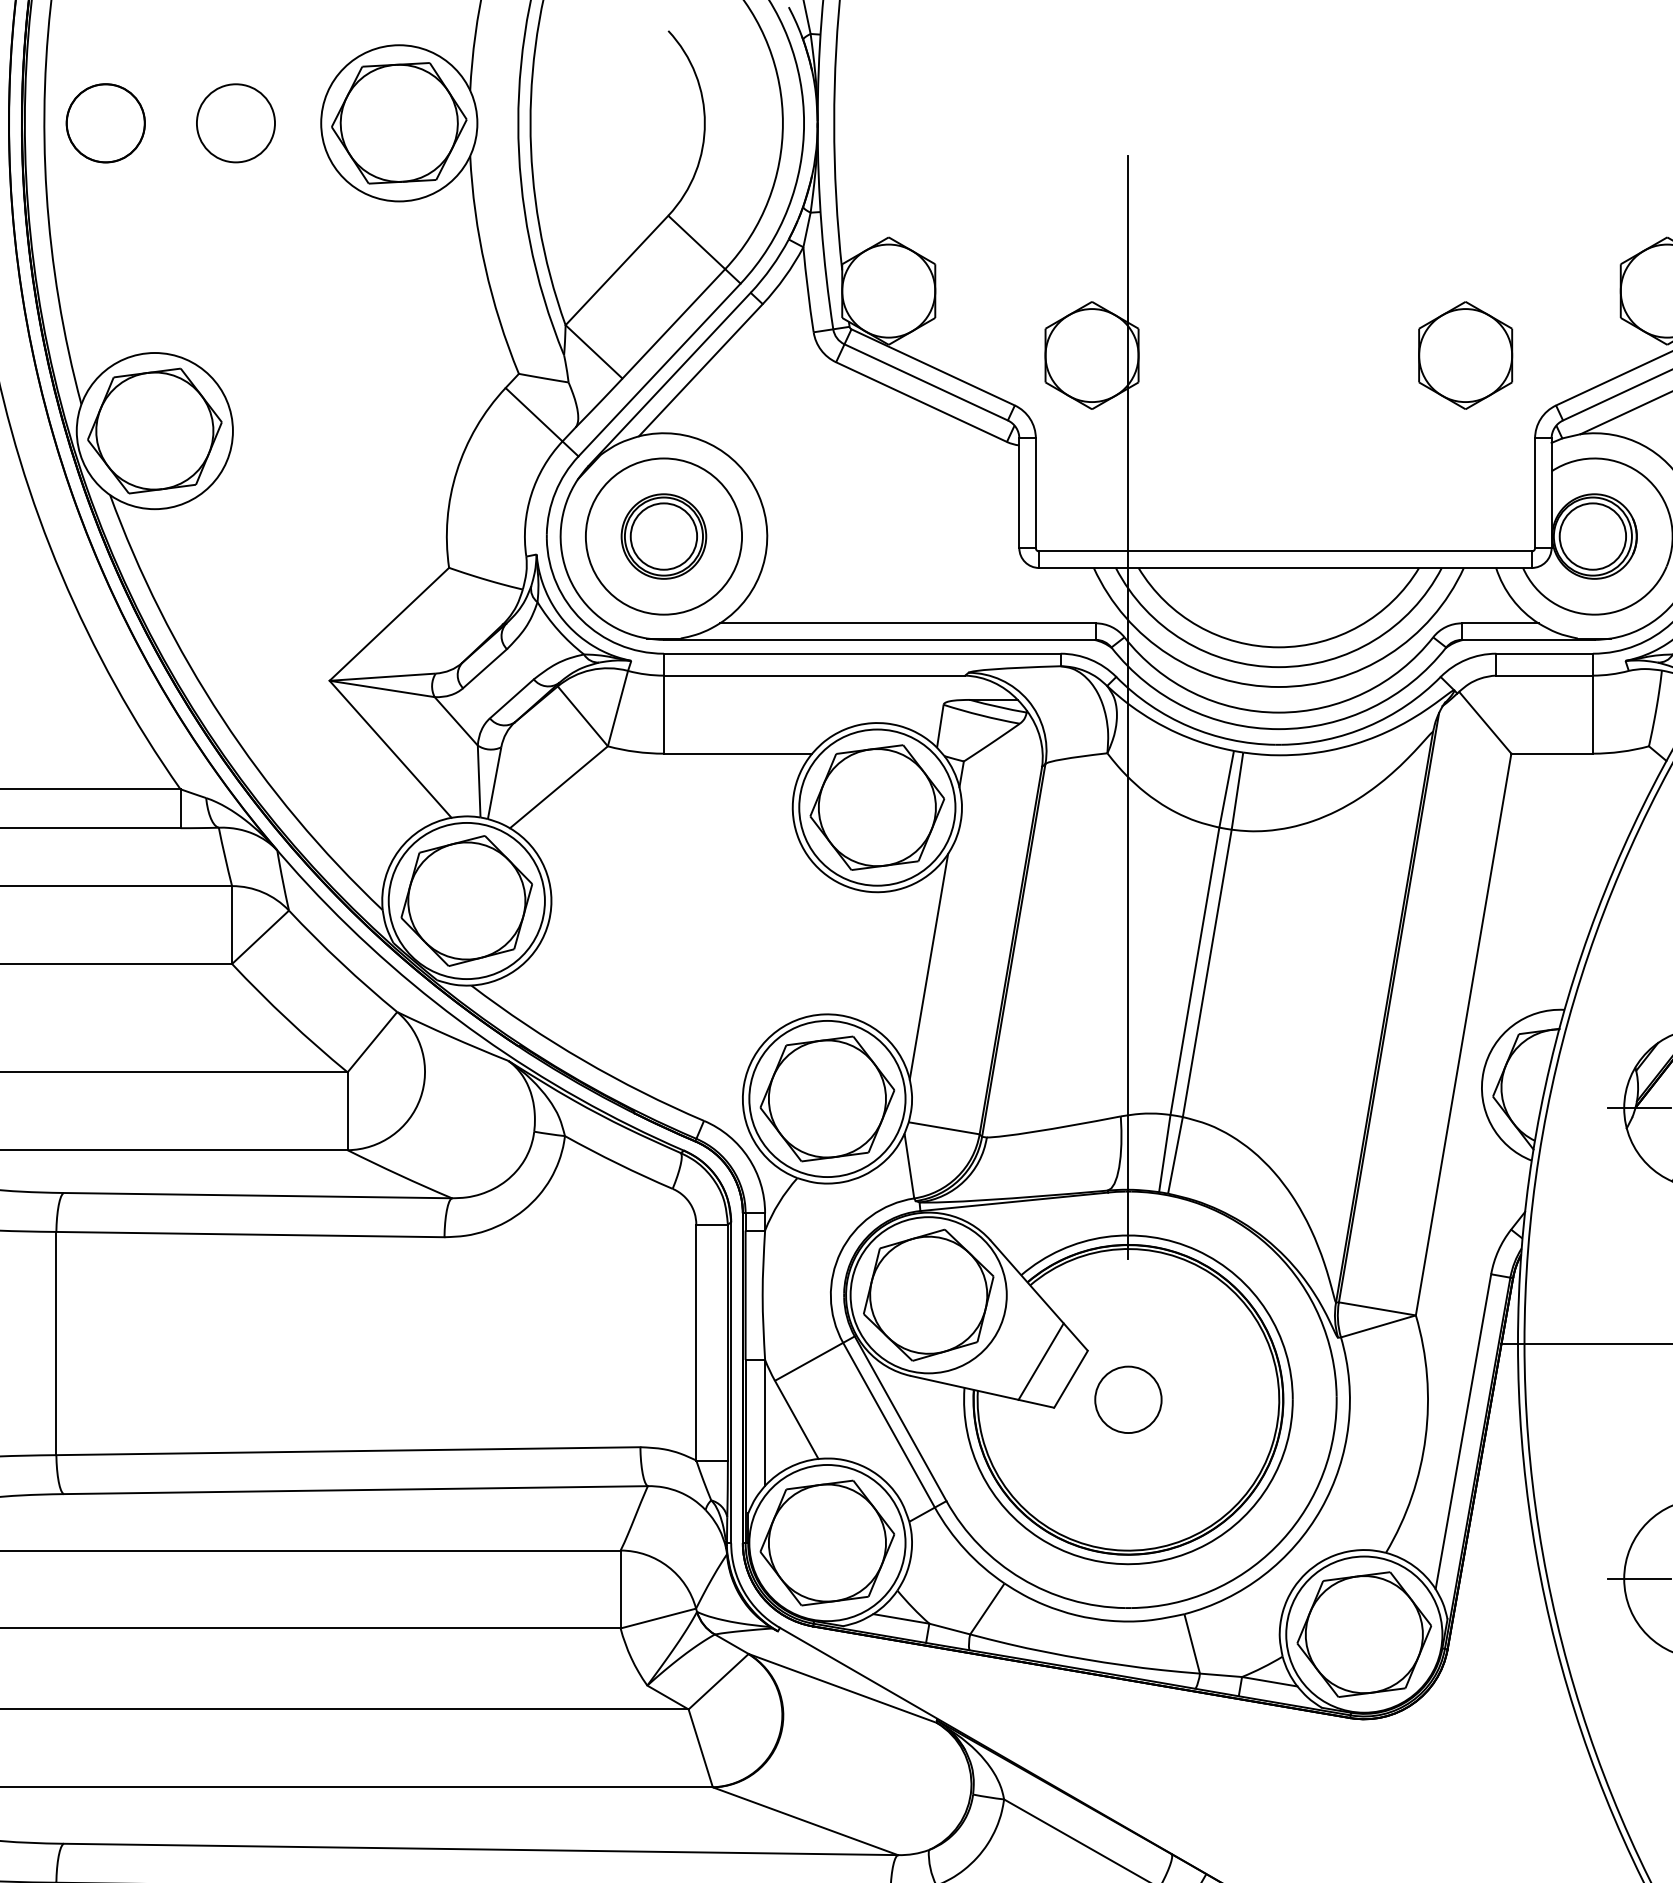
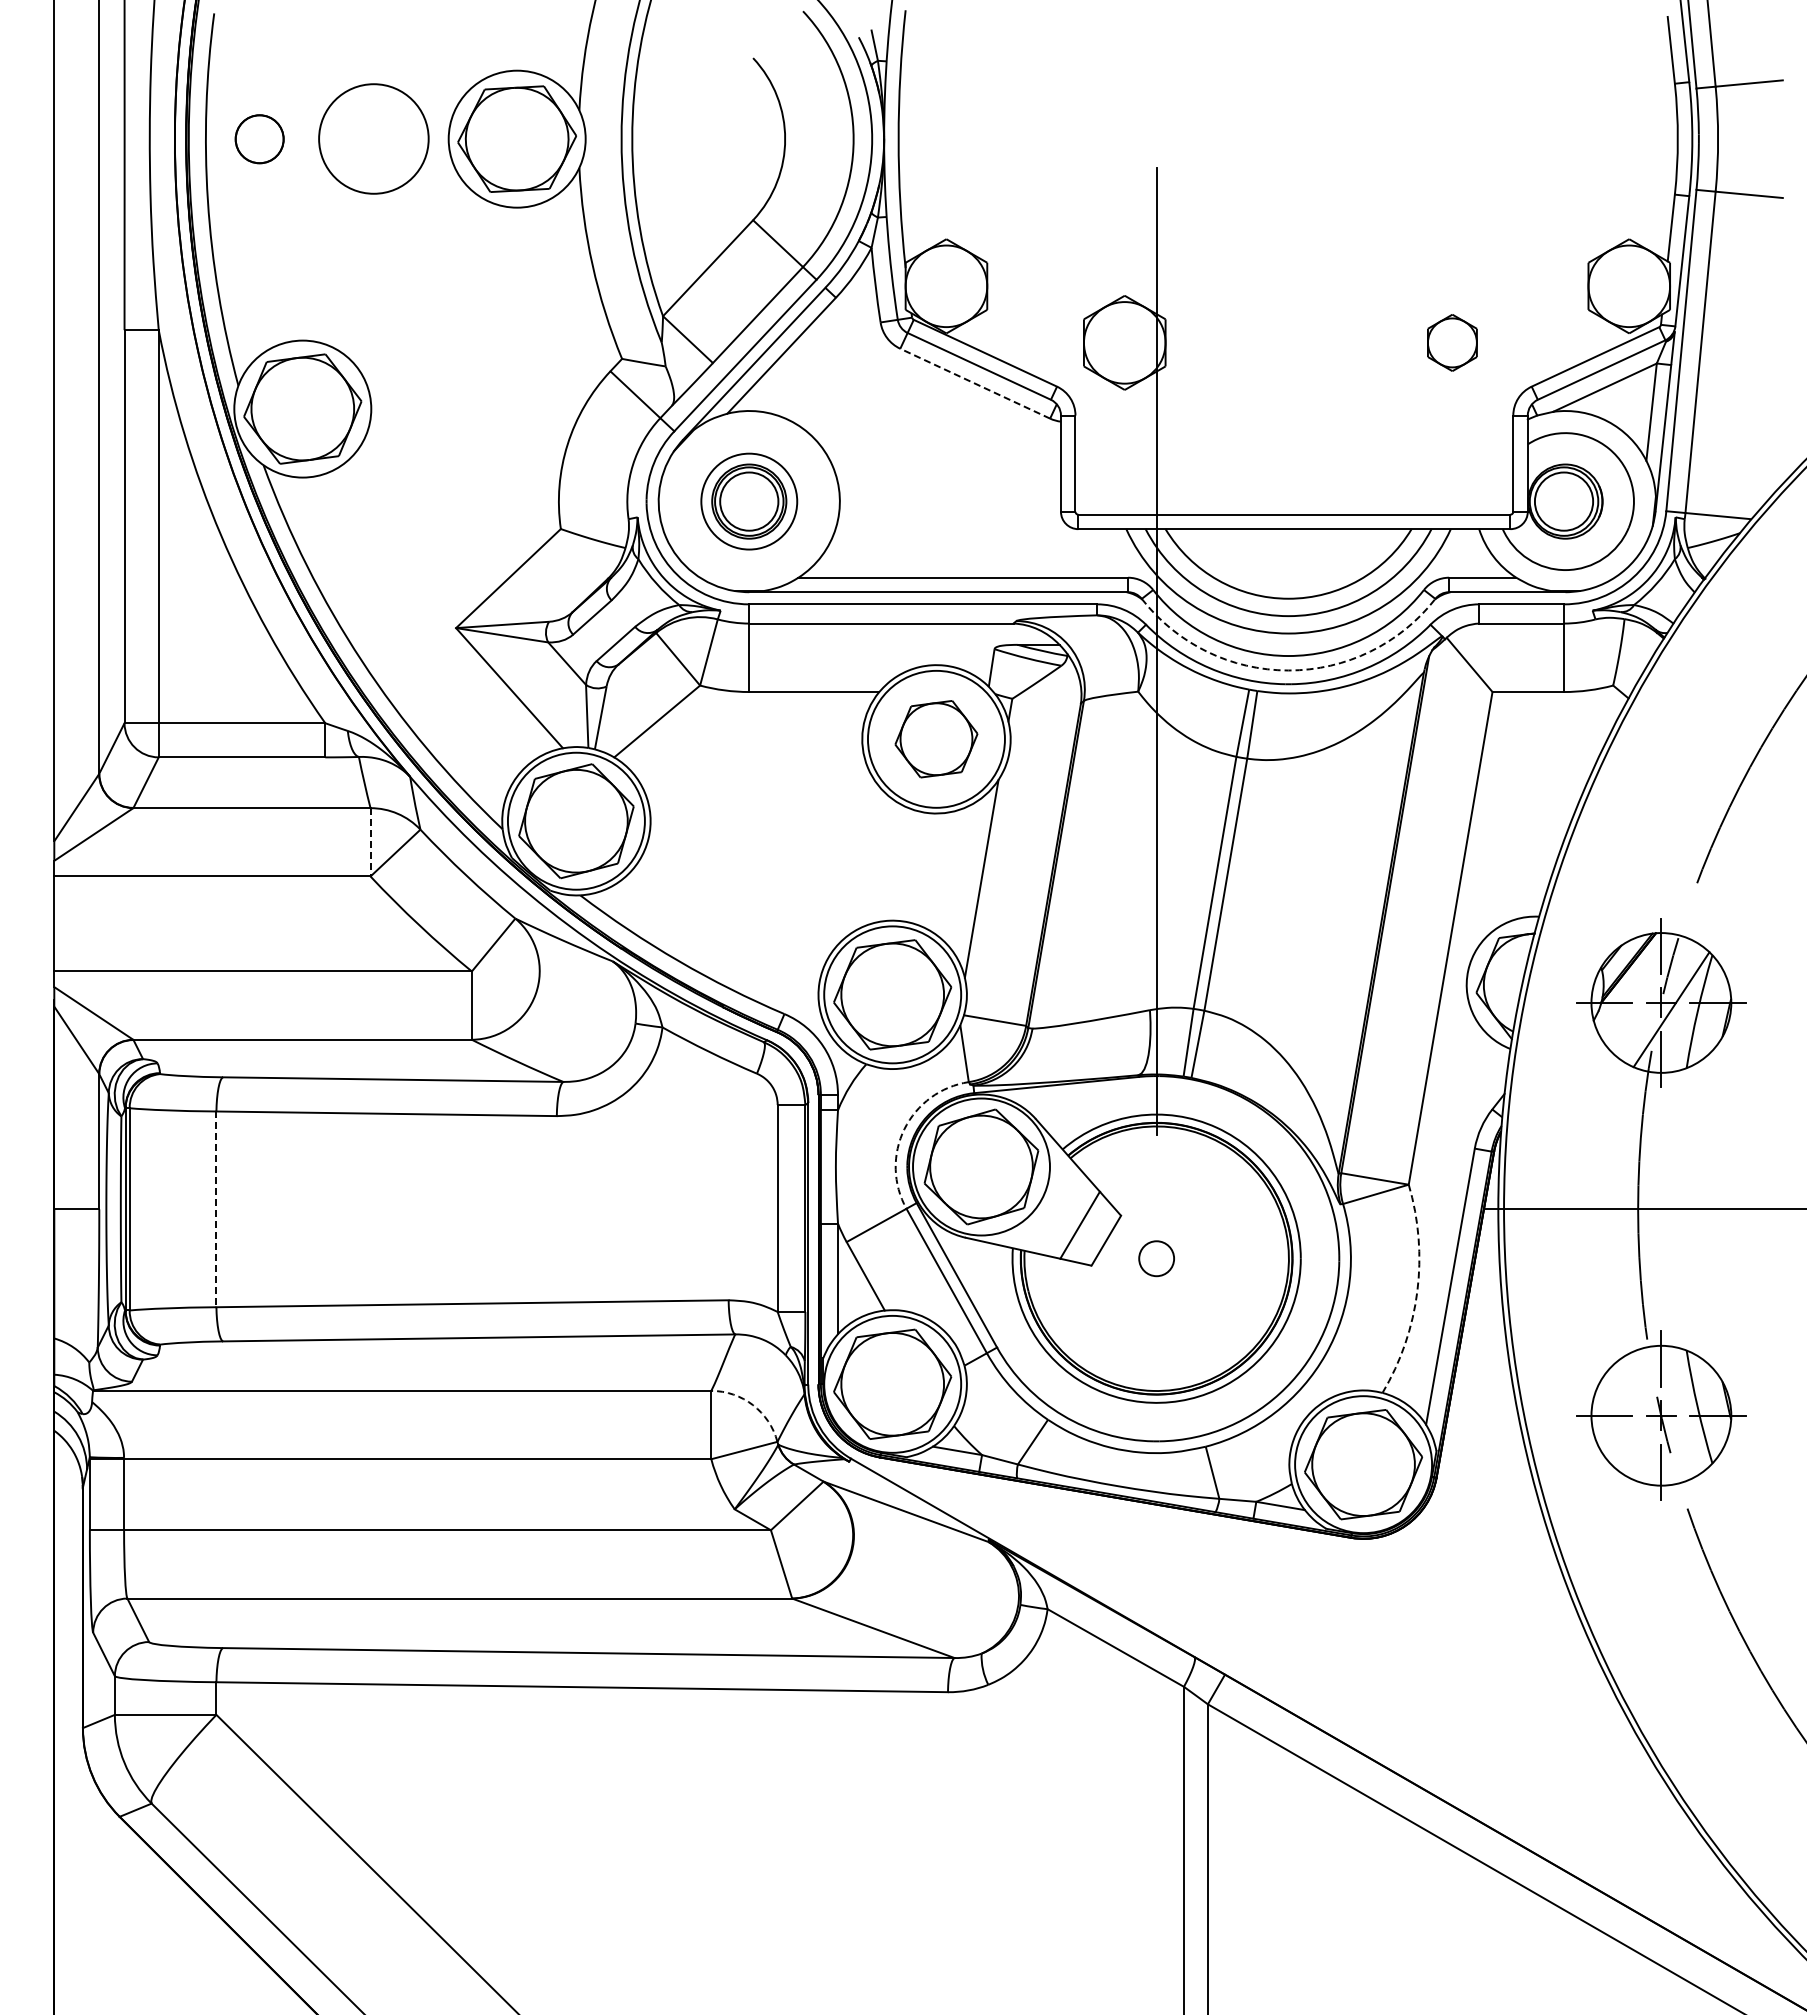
circle: (105, 123) -> (259, 139), size x0.7
circle: (235, 123) -> (373, 139), size x1.6
part: (1465, 355) -> (1452, 342), size x0.6
line: (921, 401) -> (975, 383), solid -> dashed
circle: (663, 536) -> (748, 501), size x0.7
arc: (1278, 729) -> (1288, 670), solid -> dashed
part: (877, 806) -> (936, 738), size x0.7
line: (232, 925) -> (370, 842), solid -> dashed
arc: (840, 1252) -> (904, 1129), solid -> dashed
line: (56, 1343) -> (216, 1209), solid -> dashed
circle: (1128, 1399) -> (1156, 1258), size x0.6
arc: (1425, 1437) -> (1417, 1291), solid -> dashed
arc: (668, 1567) -> (753, 1405), solid -> dashed

